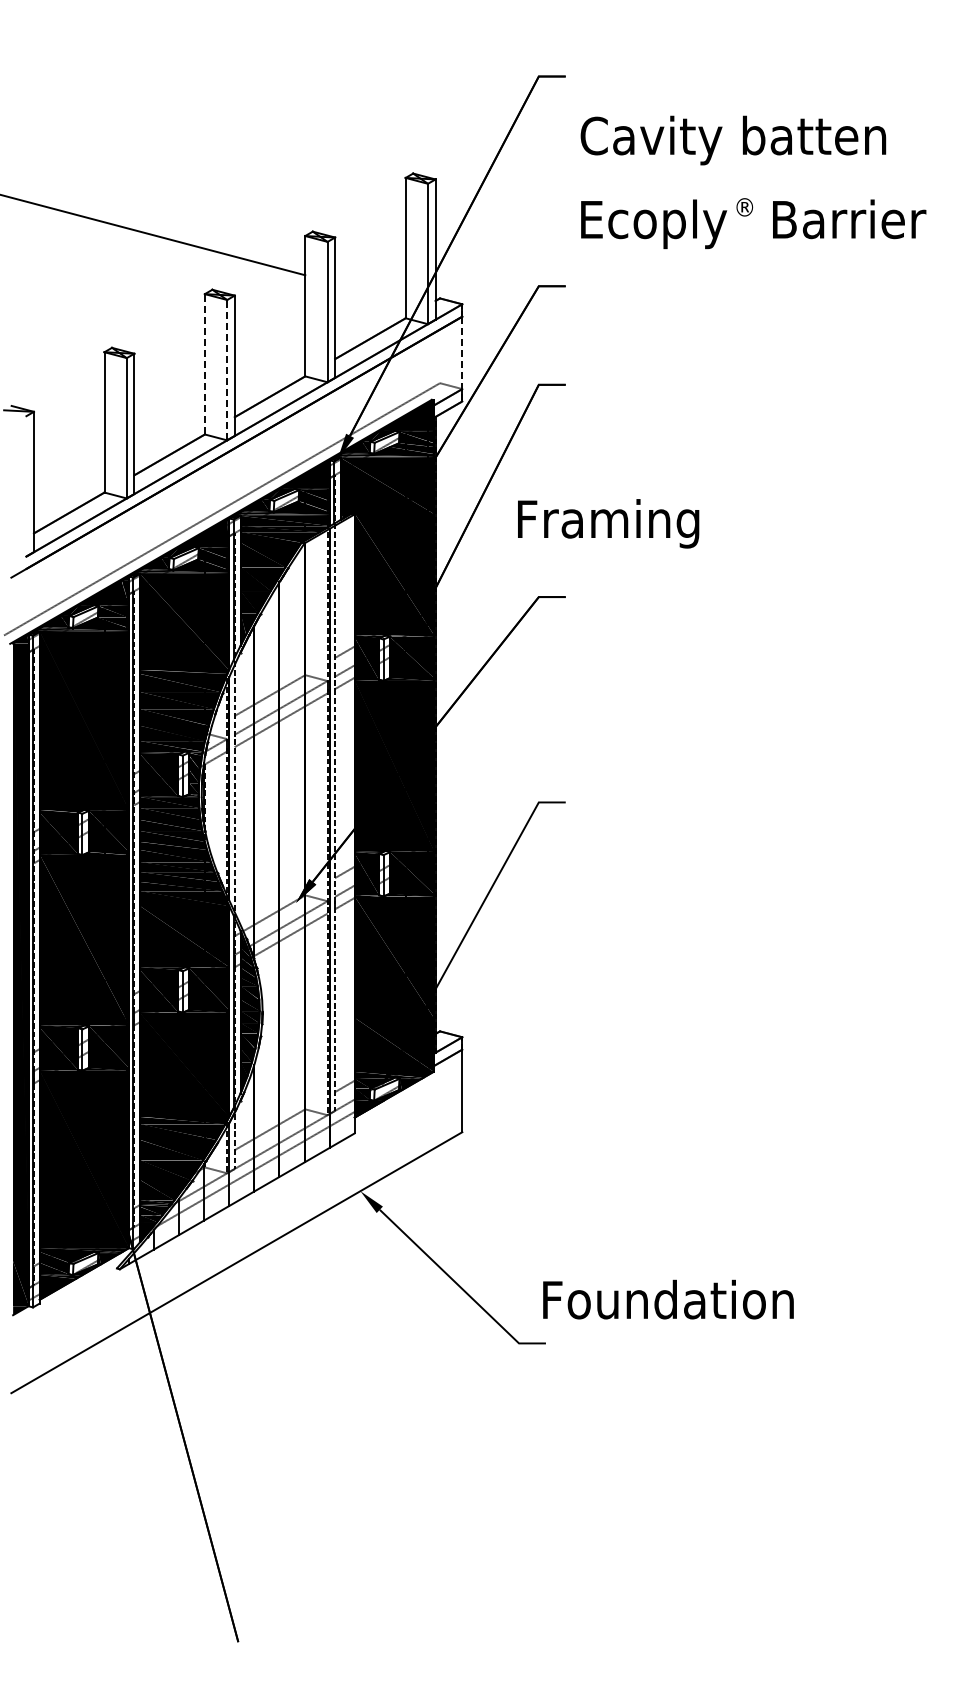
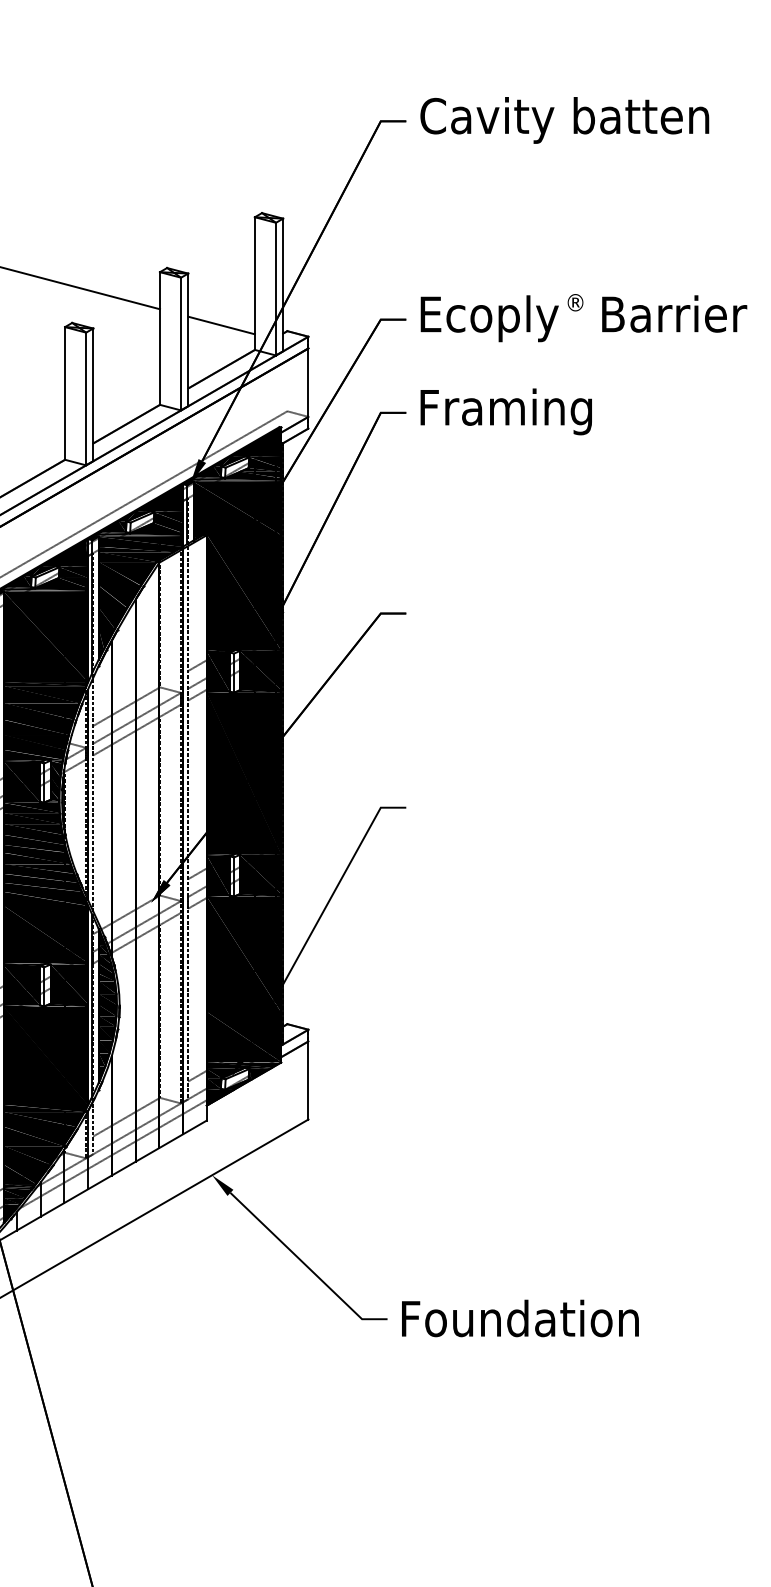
text: (733, 140) -> (564, 120), moved
text: (753, 223) -> (583, 317), moved
line: (370, 292) -> (221, 325), added
line: (462, 353) -> (308, 383), dashed -> solid
line: (204, 363) -> (64, 392), dashed -> solid
line: (227, 369) -> (86, 398), dashed -> solid
text: (608, 523) -> (506, 411), moved
text: (668, 1299) -> (520, 1318), moved

